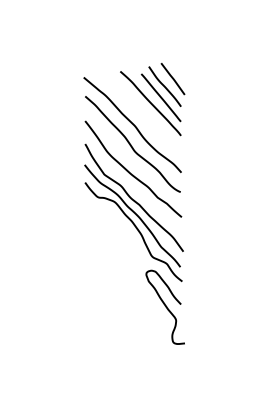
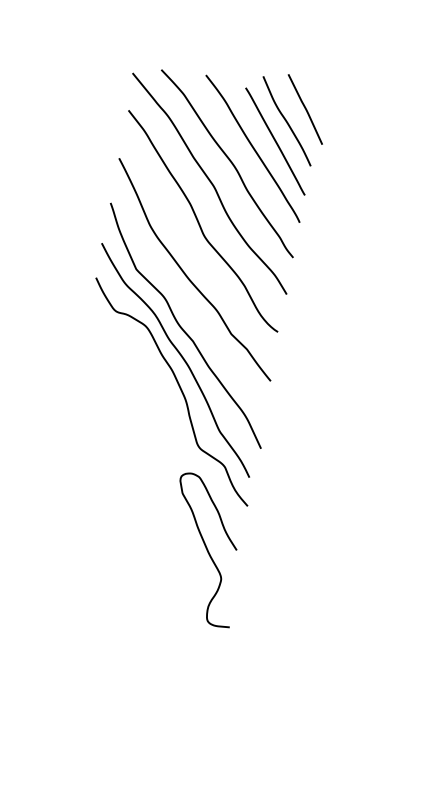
curve: (140, 112) -> (229, 162), added

